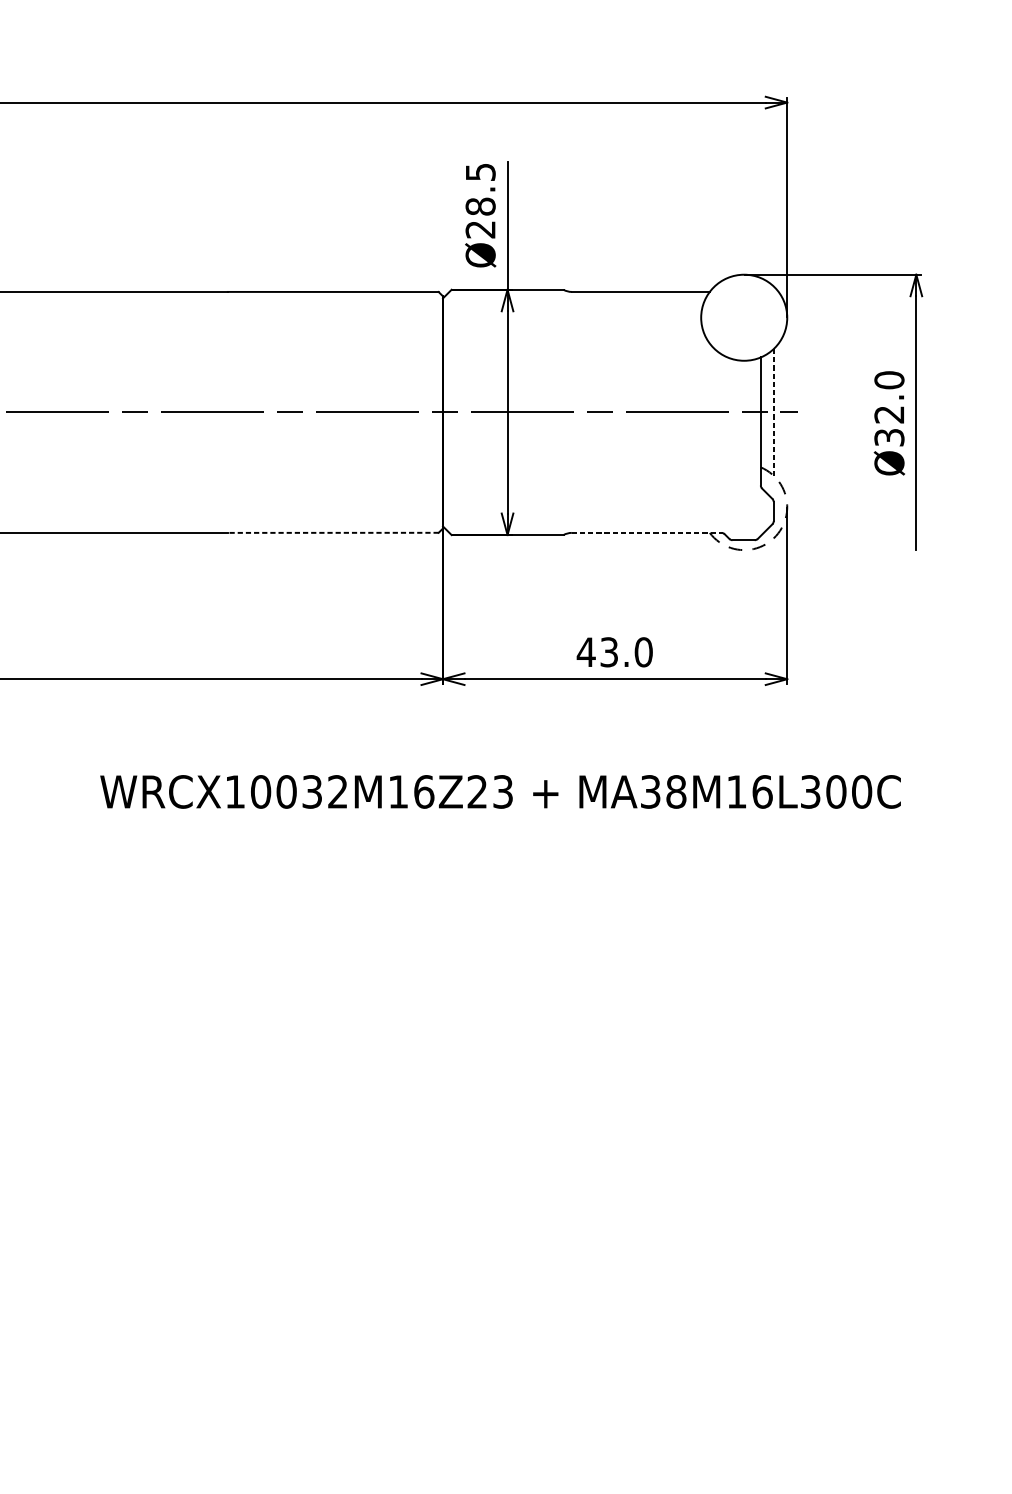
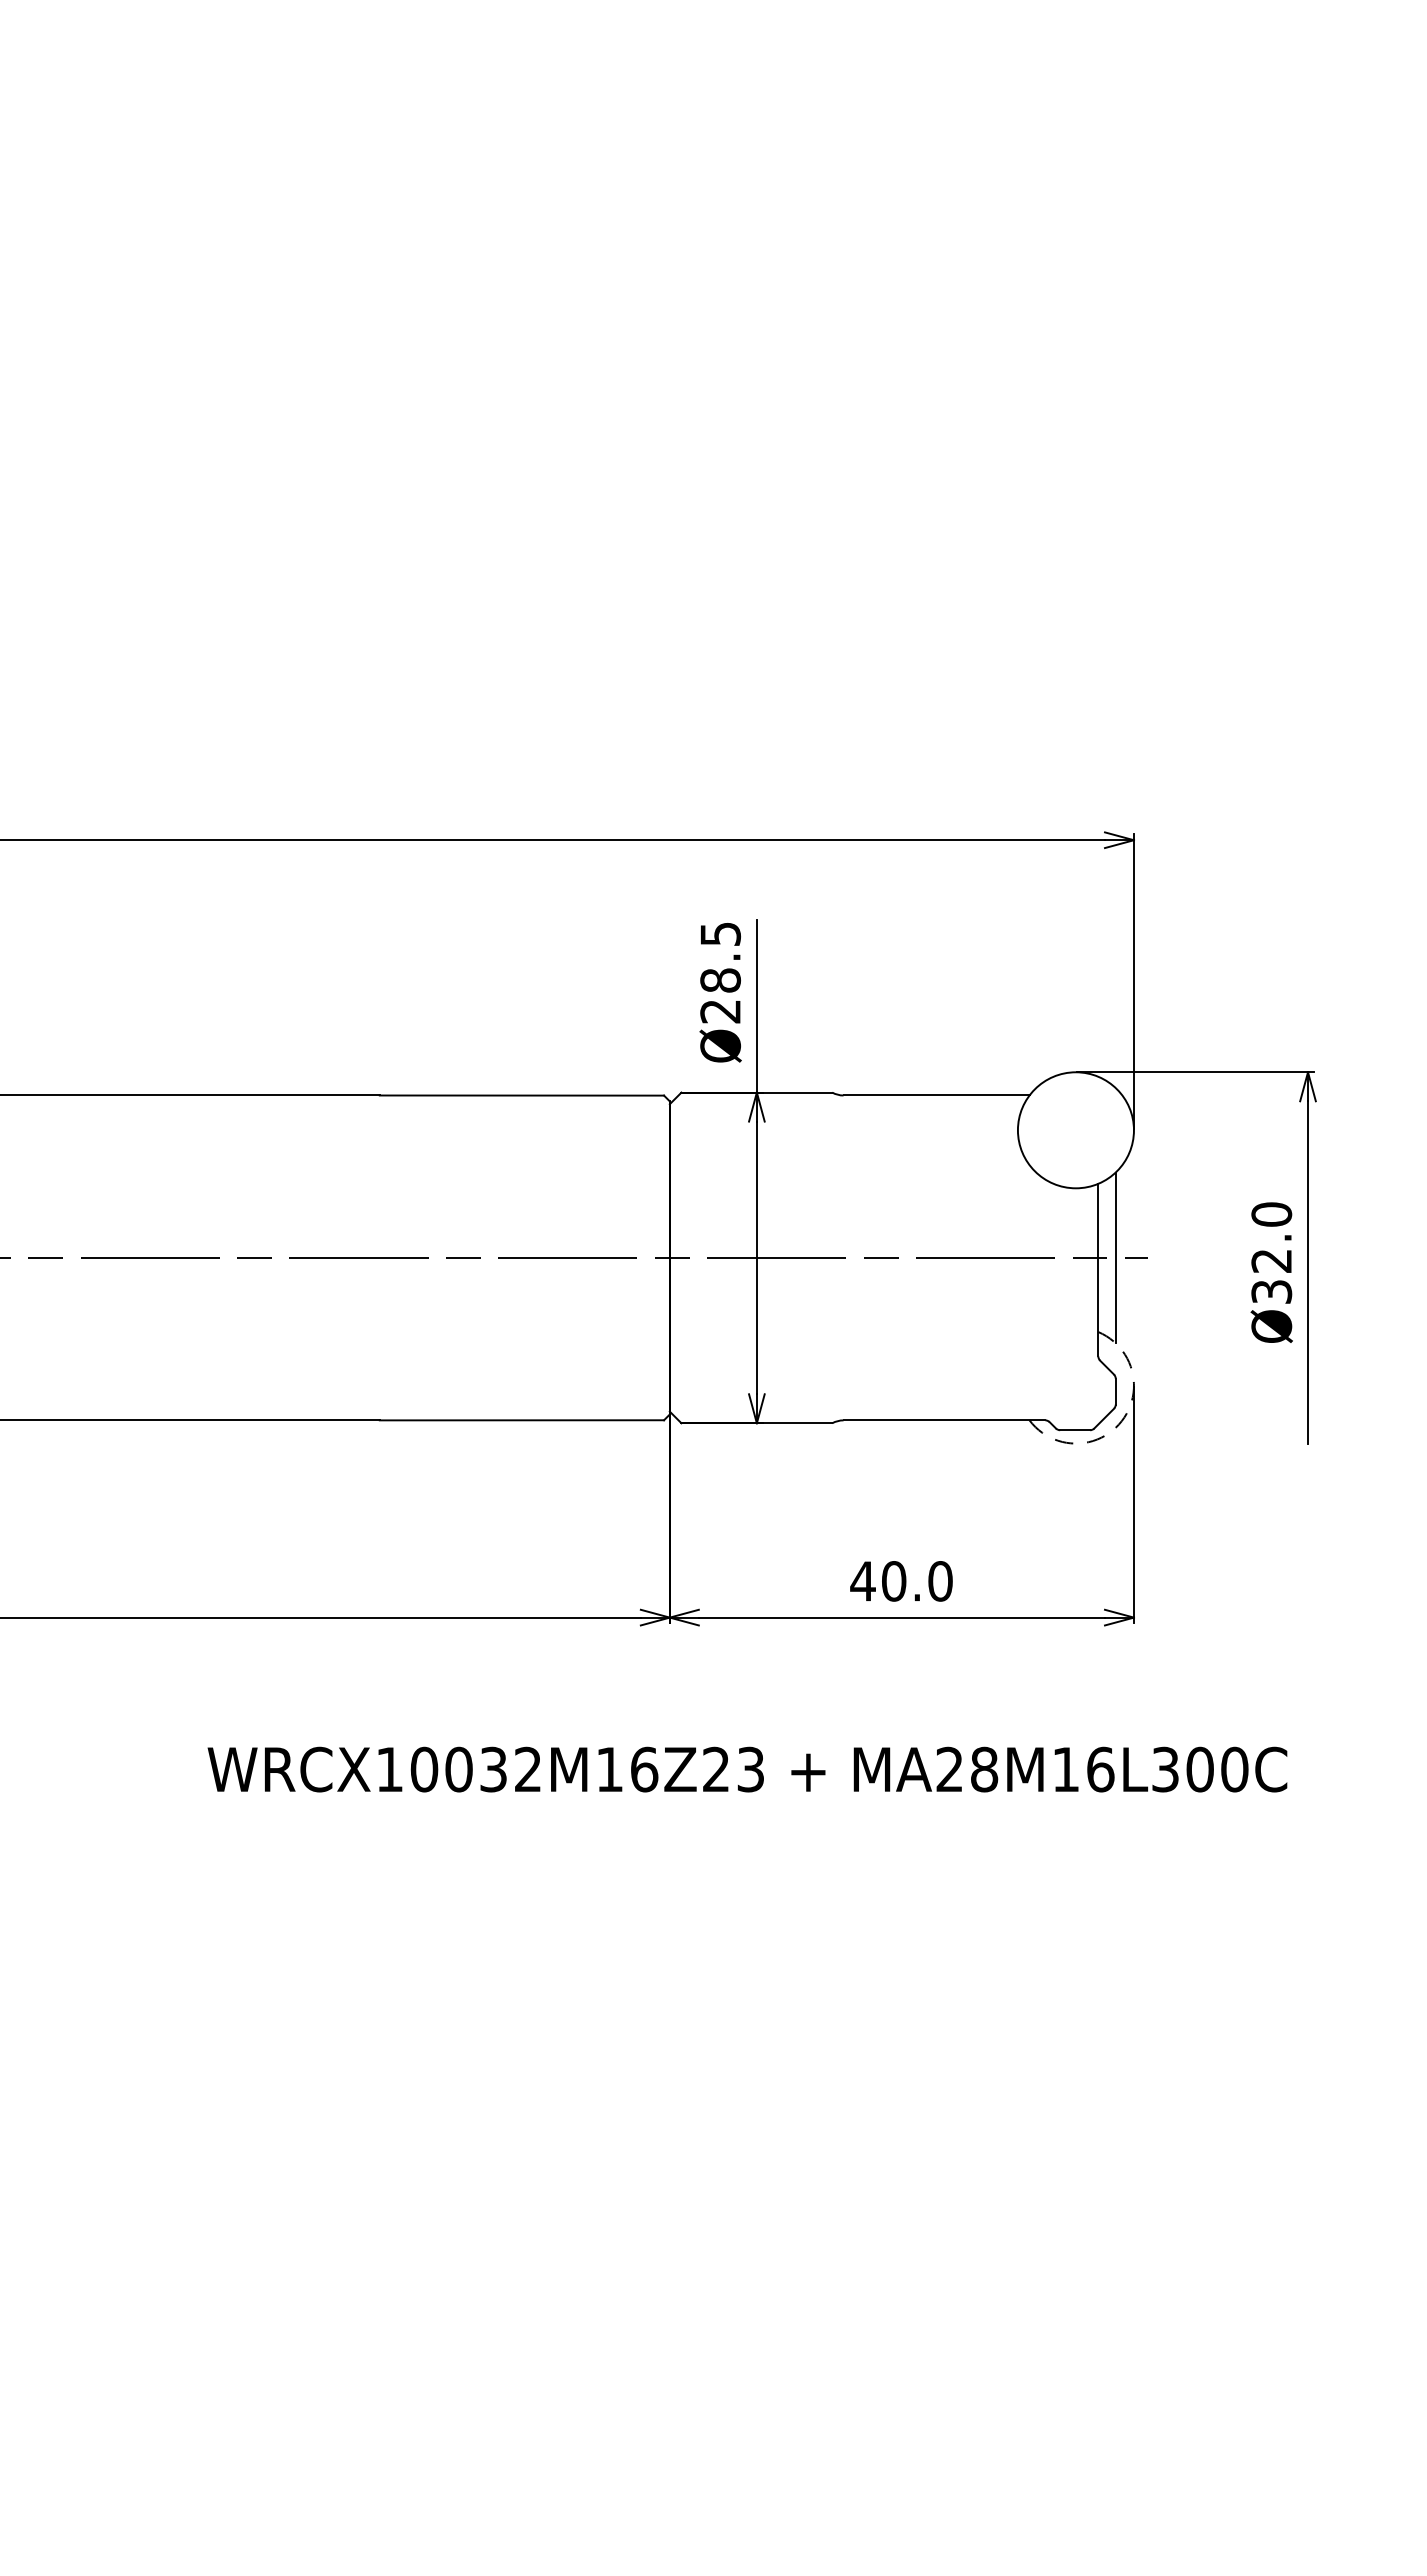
line: (773, 412) -> (1115, 1258), dashed -> solid
line: (332, 532) -> (521, 1420), dashed -> solid
line: (646, 532) -> (944, 1420), dashed -> solid
text: (609, 652) -> (894, 1581), 43.0 -> 40.0
text: (650, 791) -> (949, 1769), MA38M16L300C -> MA28M16L300C

